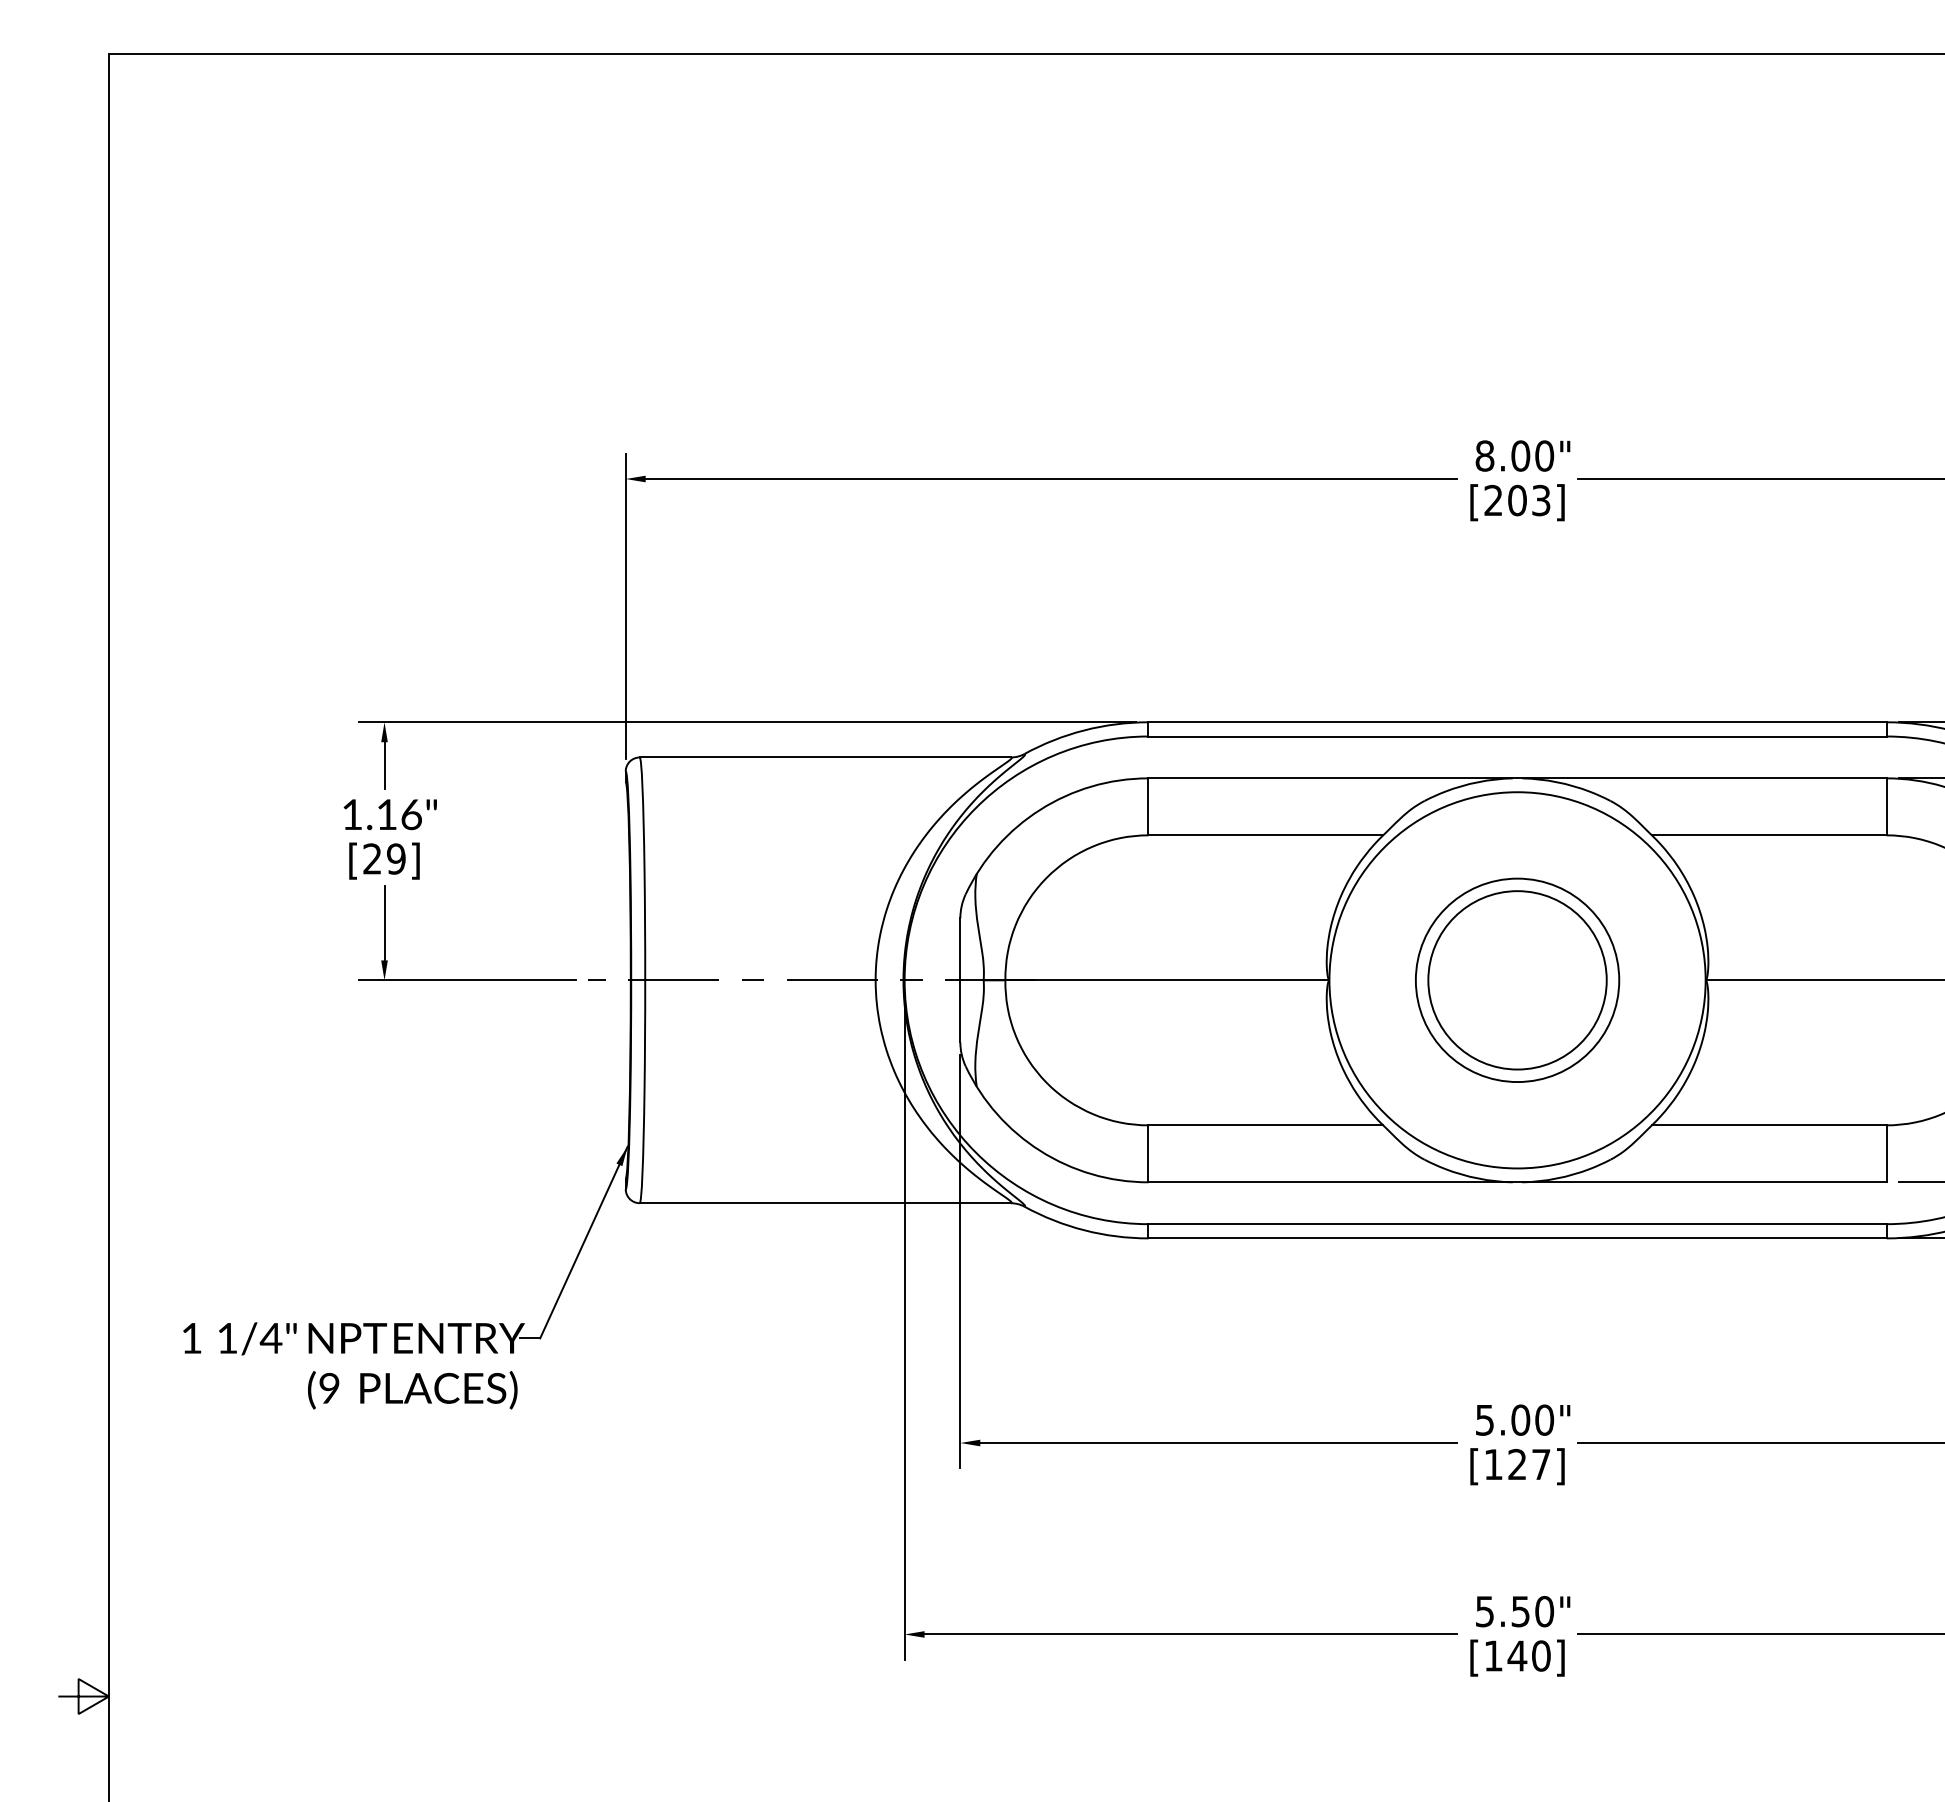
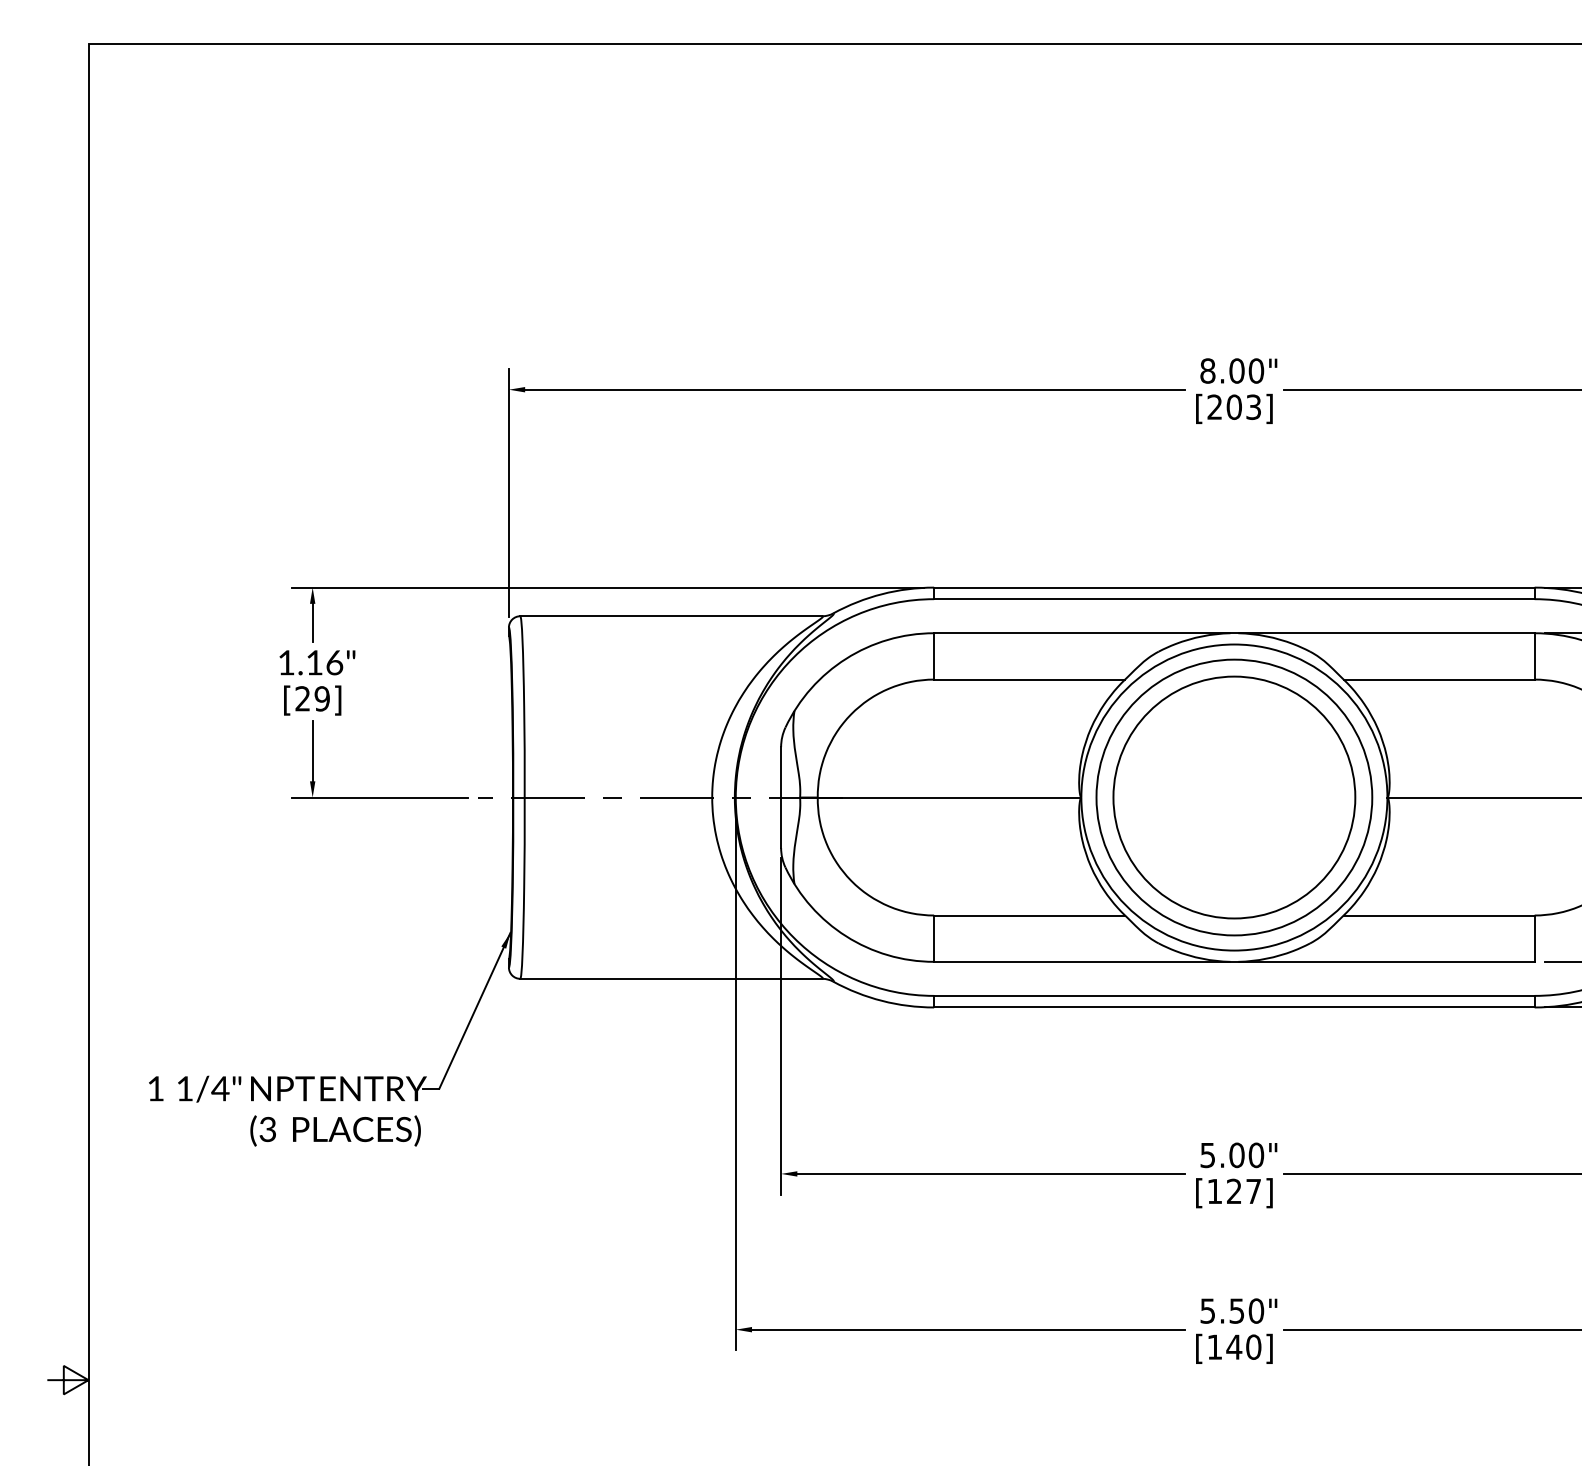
circle: (1517, 979) -> (1234, 796), size x1.67
circle: (1517, 980) -> (1234, 797), size x1.67
text: (329, 1388) -> (267, 1129), (9 -> (3

